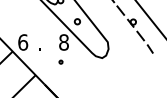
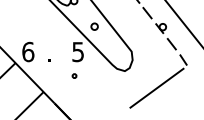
text: (63, 42) -> (77, 52), 8 -> 5
line: (128, 72) -> (156, 88), added

